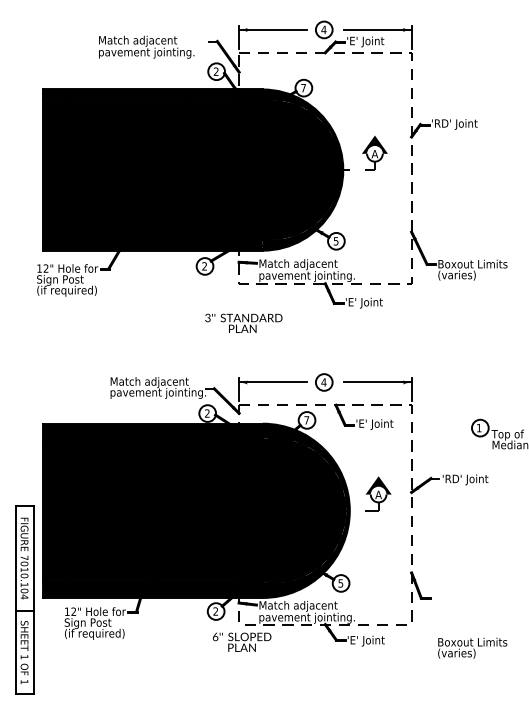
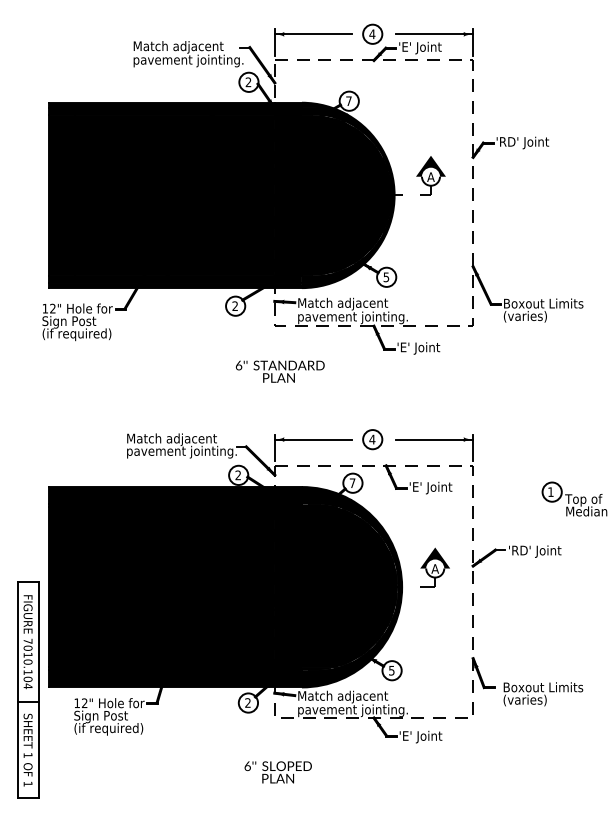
text: (146, 47) -> (188, 54), moved
text: (207, 317) -> (238, 364), 3'' -> 6''
text: (241, 642) -> (277, 772), moved
text: (472, 648) -> (543, 694), moved

